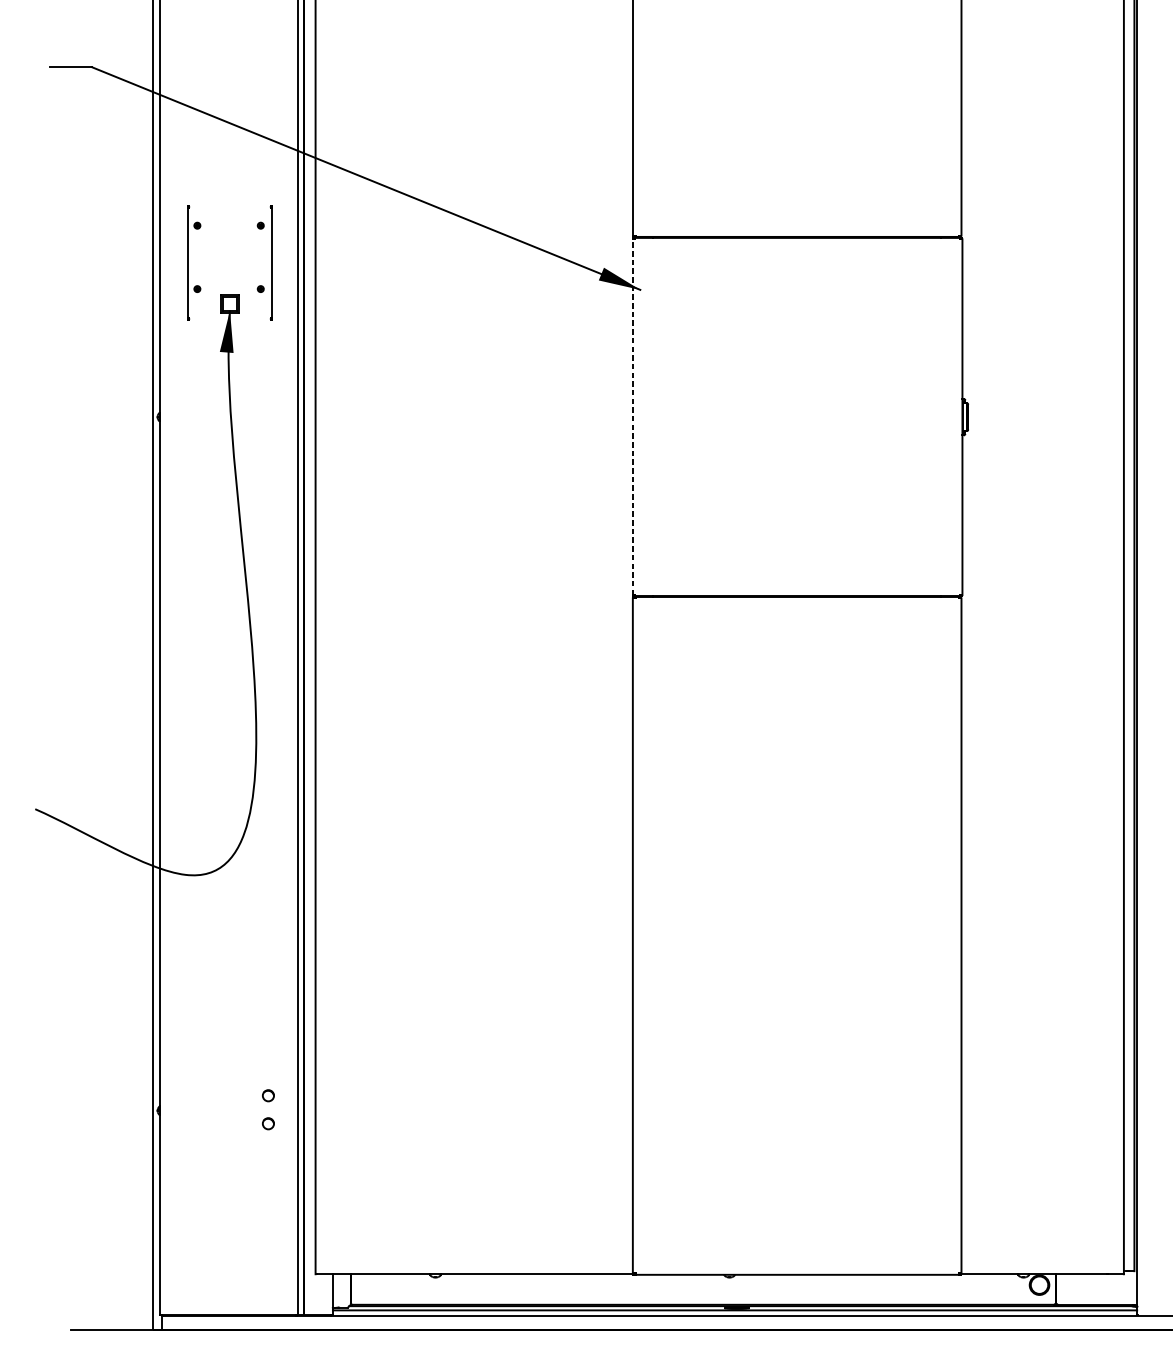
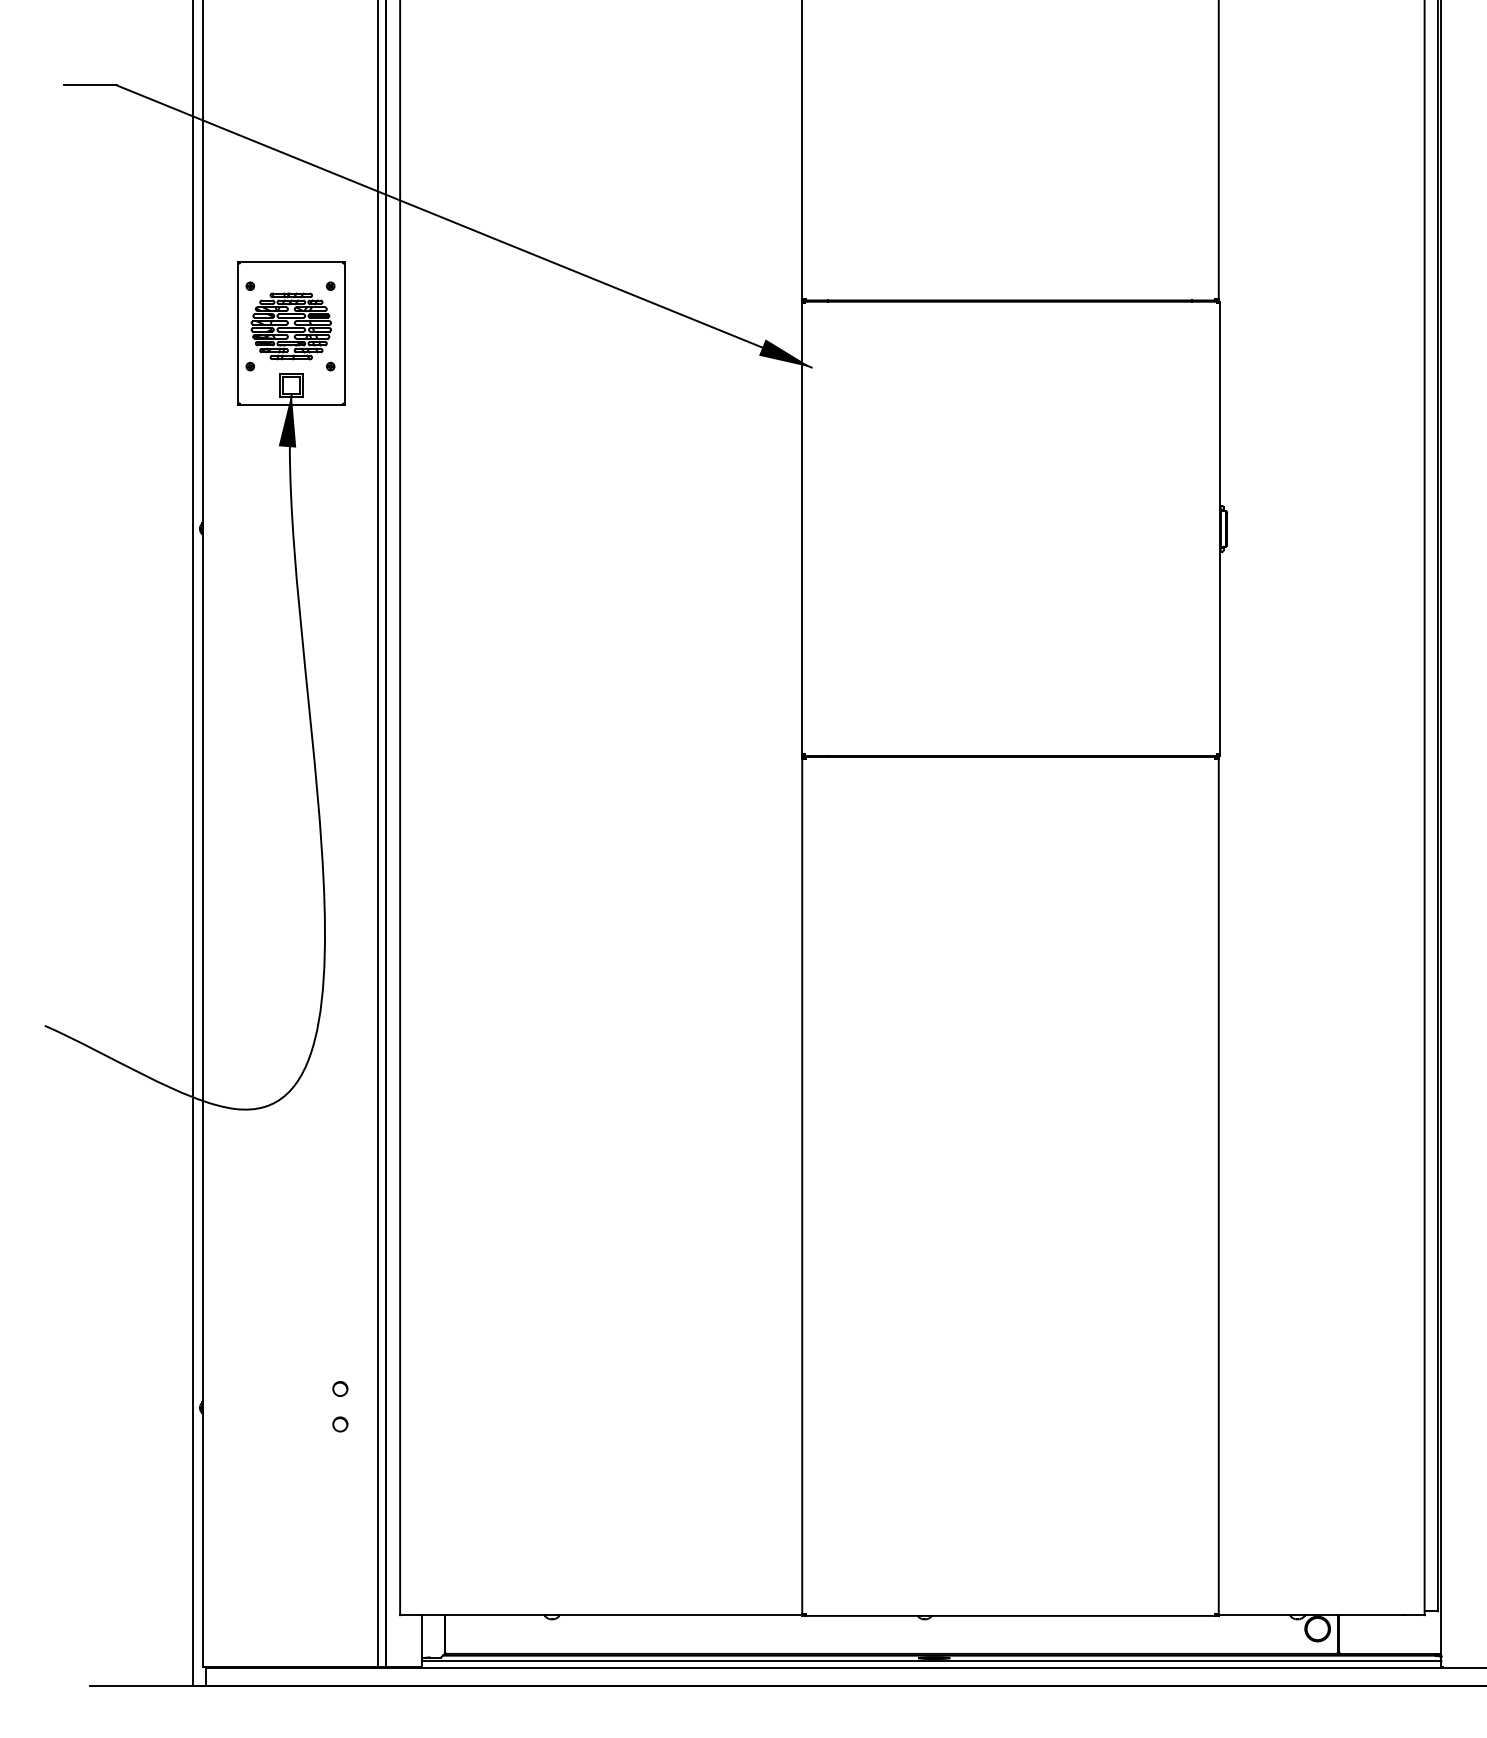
line: (229, 206) -> (291, 261), added
part: (229, 257) -> (290, 326), added
line: (229, 319) -> (291, 405), added
line: (633, 416) -> (802, 528), dashed -> solid

